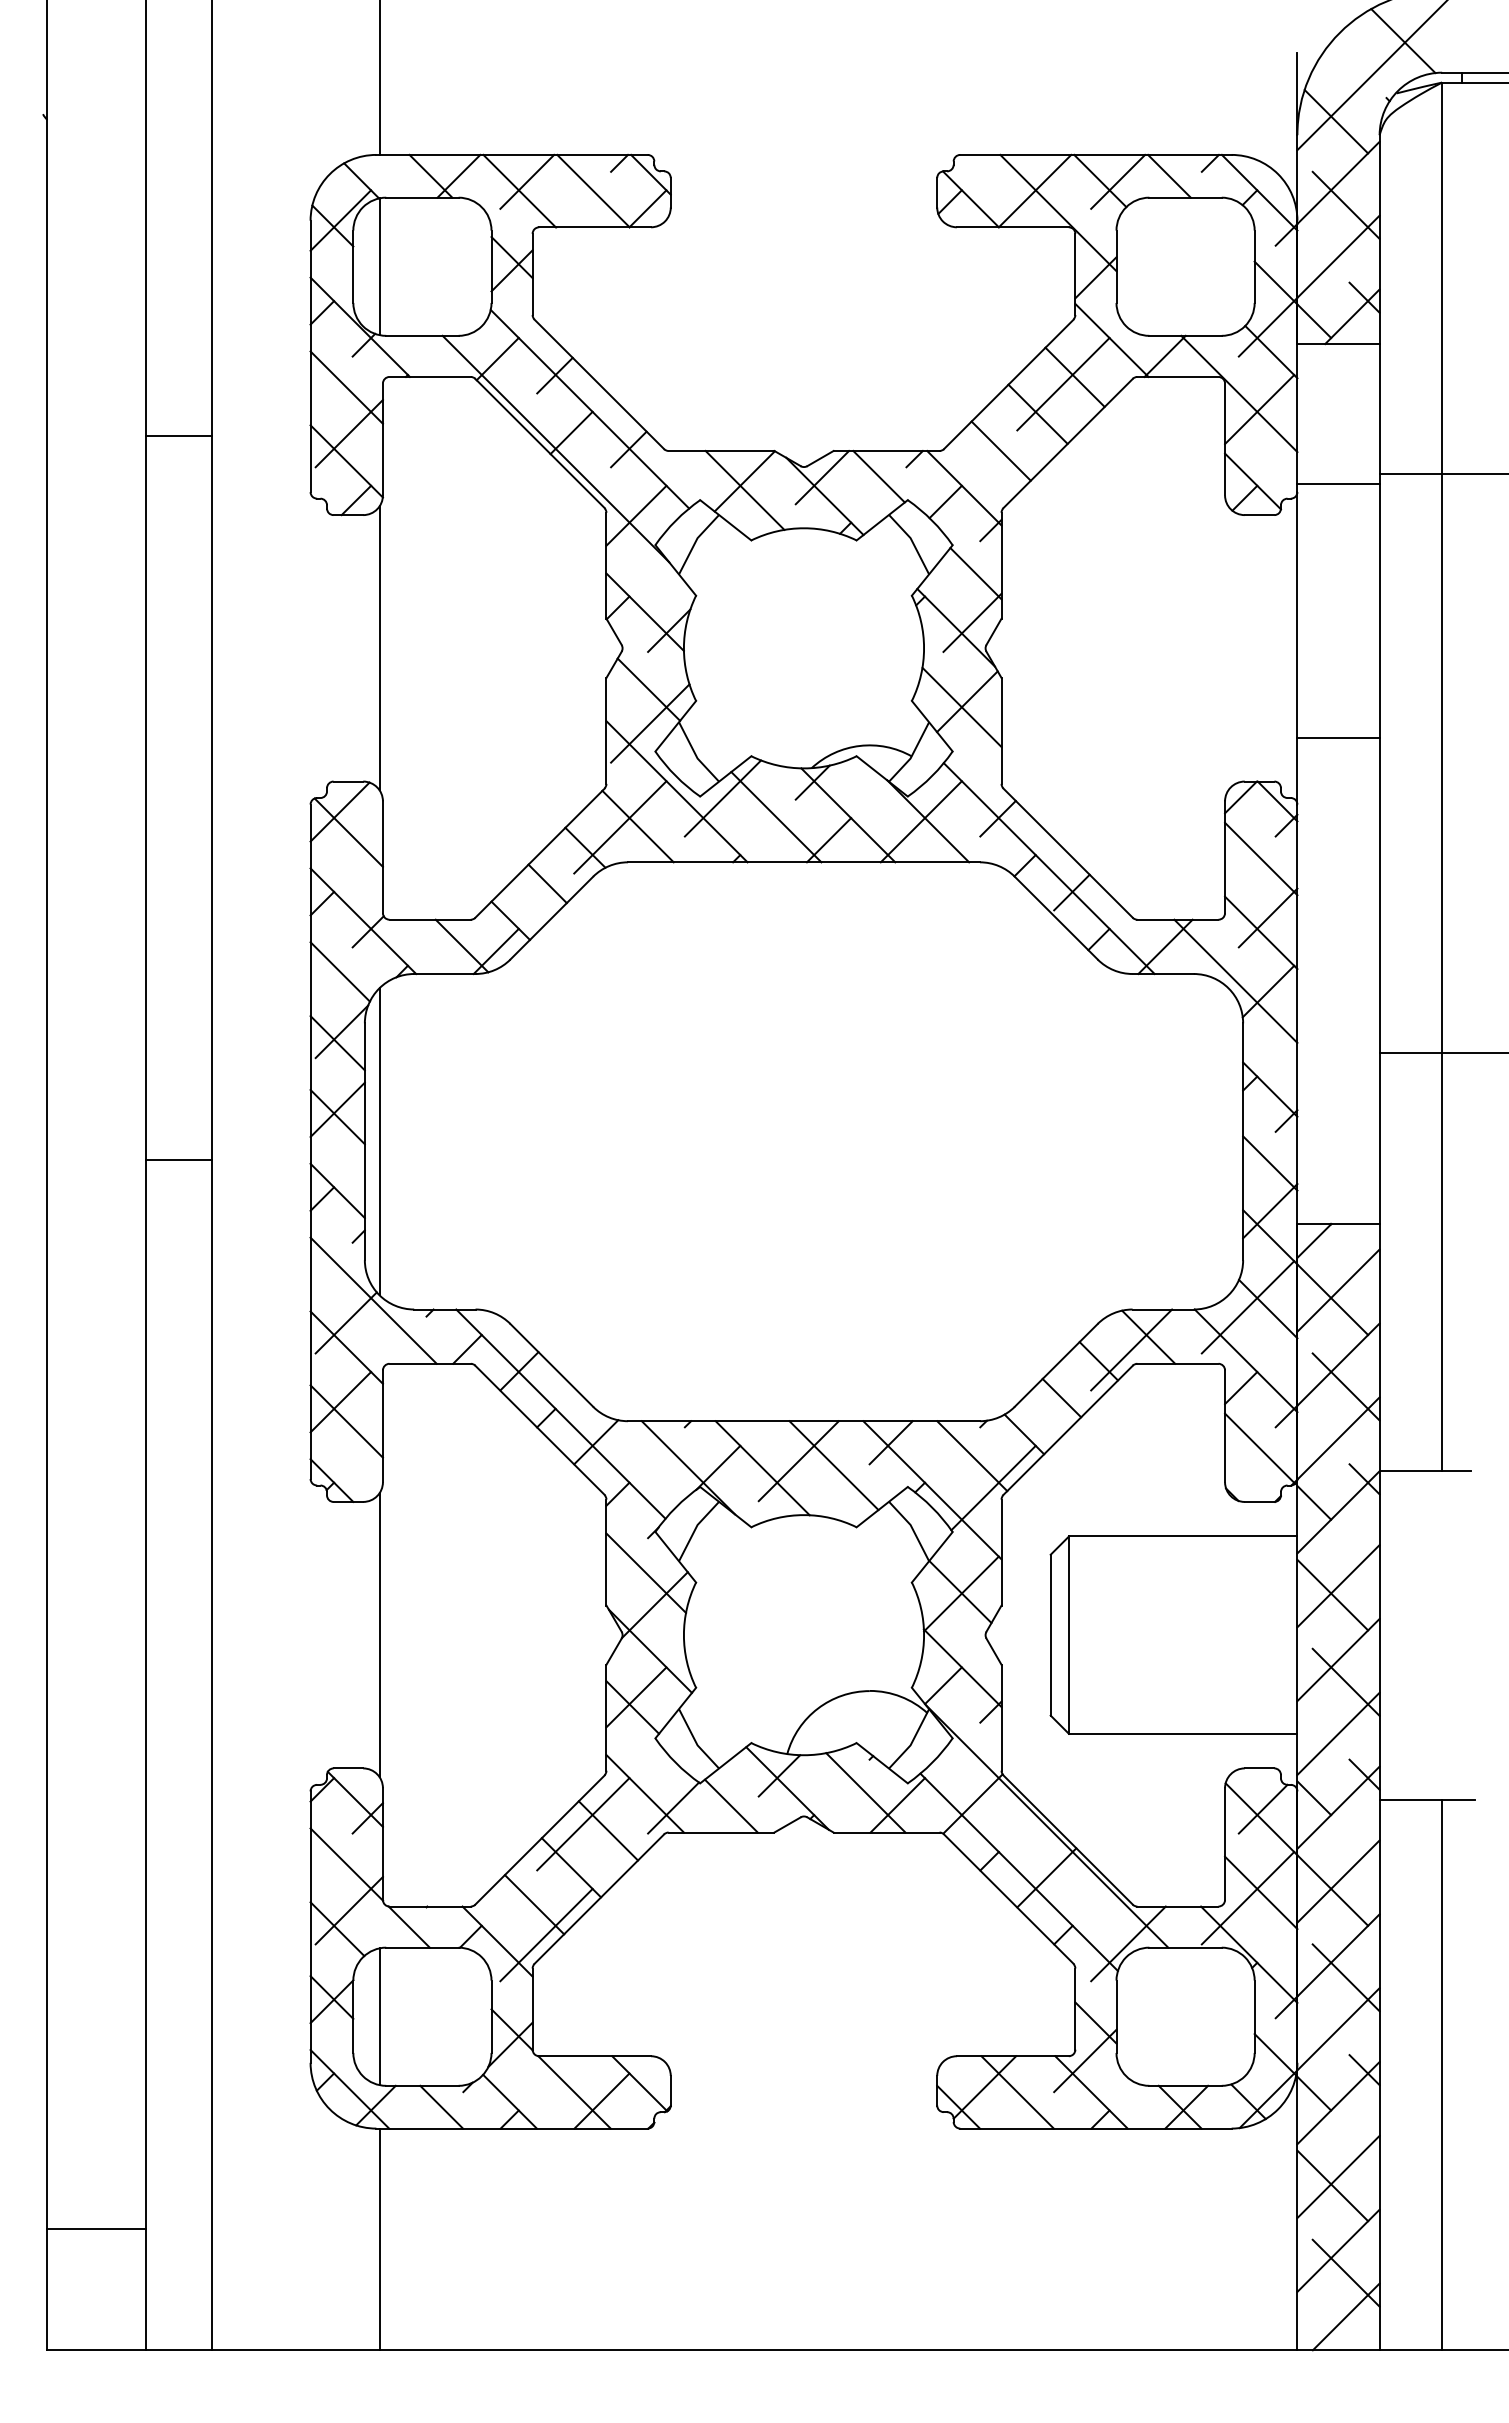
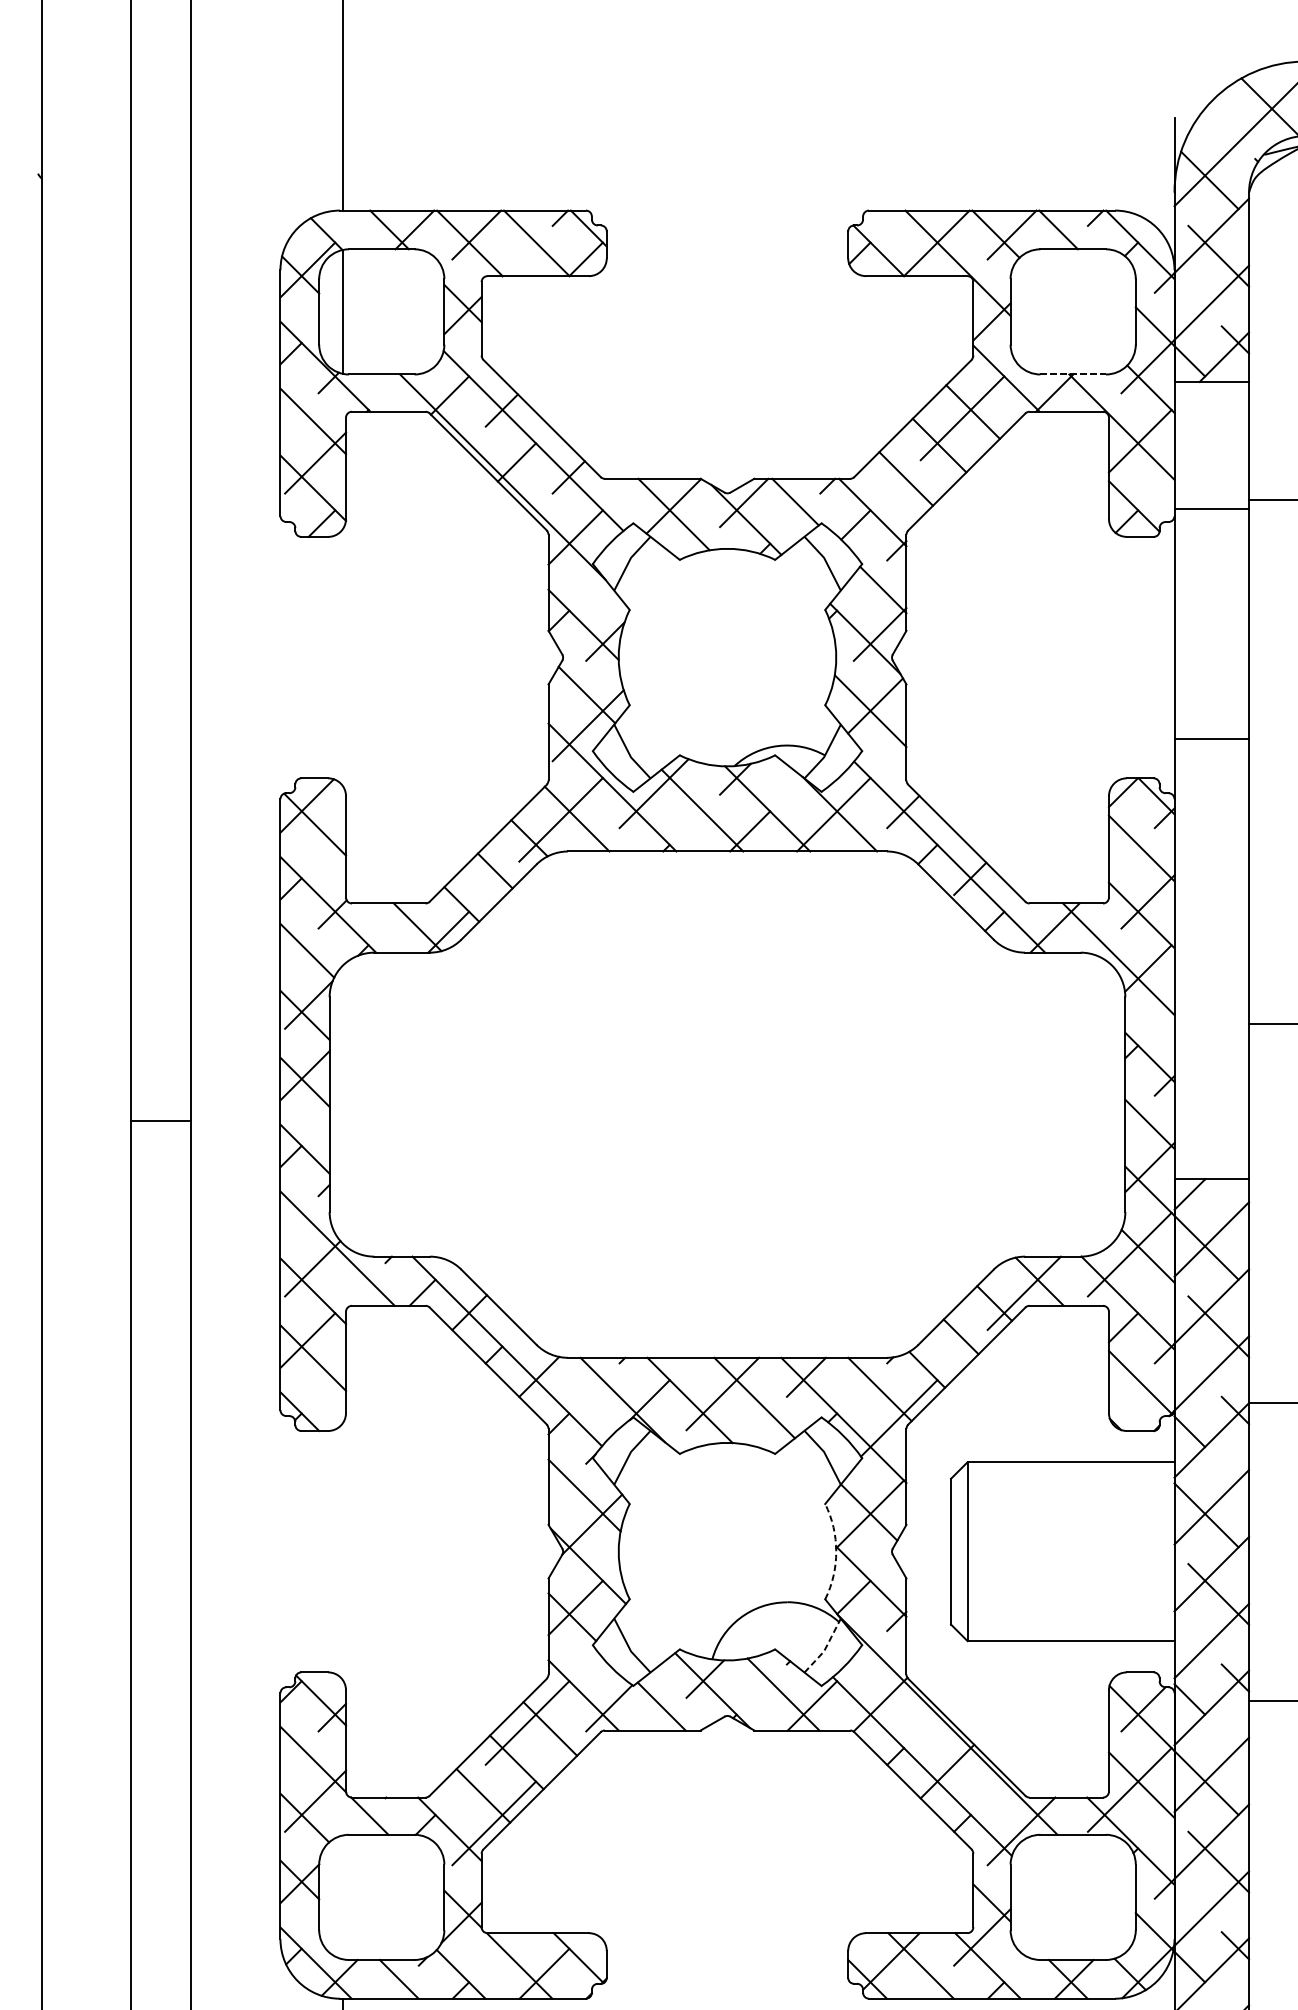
line: (1186, 335) -> (1074, 374), solid -> dashed
line: (178, 436) -> (160, 465), removed
line: (379, 648) -> (342, 657), removed
line: (379, 1141) -> (342, 1104), removed
line: (379, 1635) -> (342, 1551), removed
arc: (924, 1635) -> (836, 1551), solid -> dashed
line: (912, 1741) -> (825, 1648), solid -> dashed
line: (379, 2016) -> (342, 1897), removed

